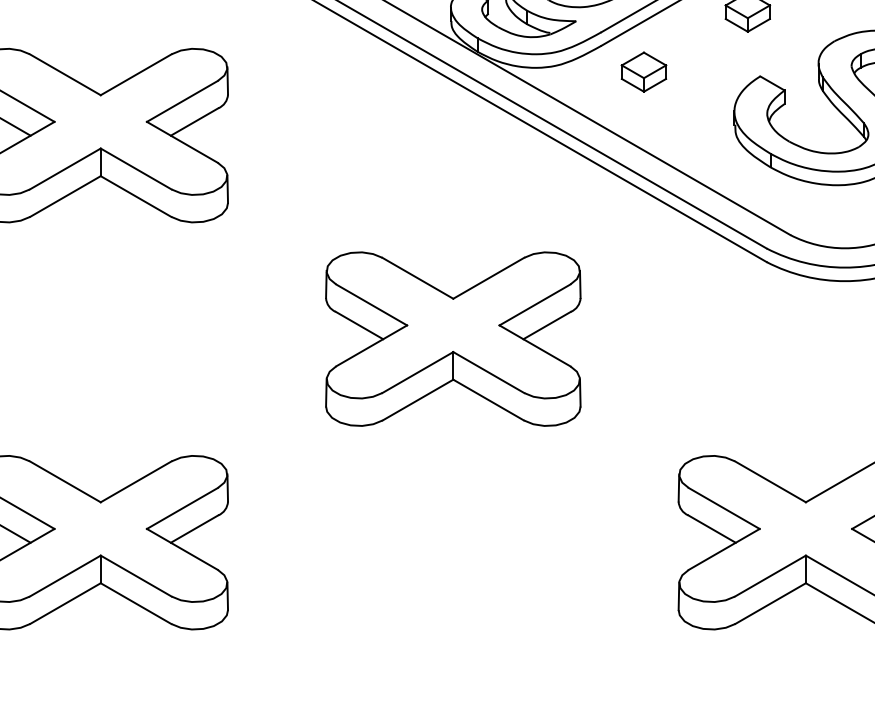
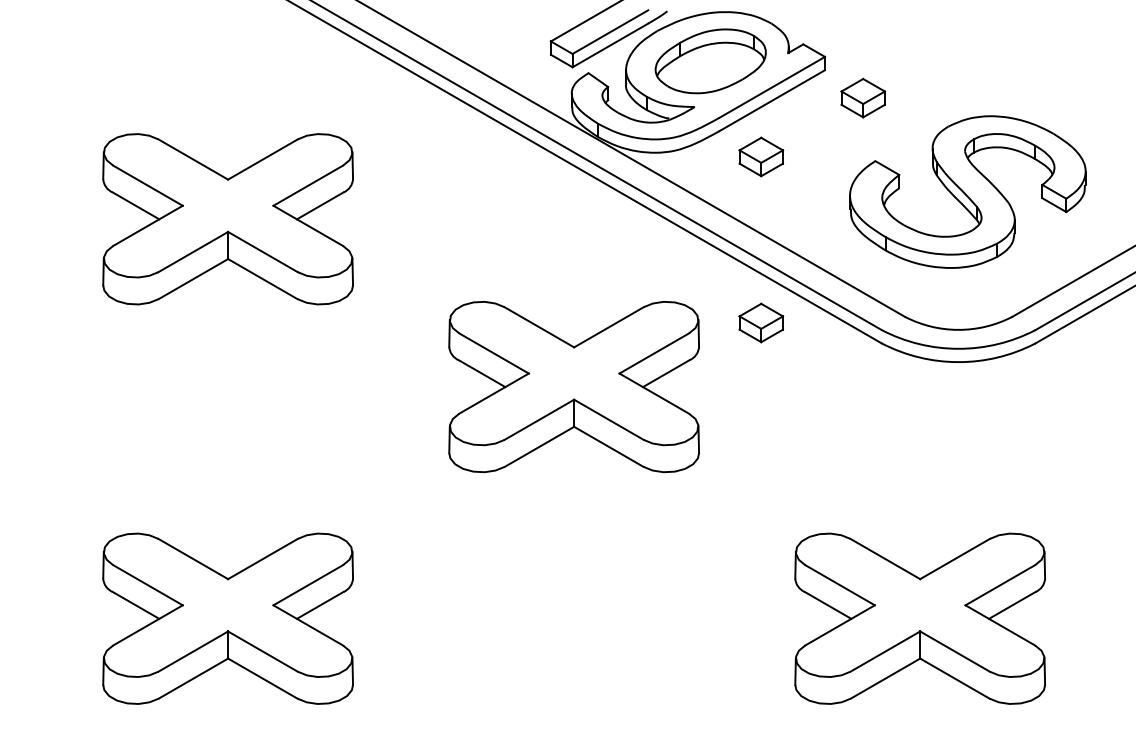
part: (644, 240) -> (761, 322), added
part: (452, 339) -> (573, 387), moved

